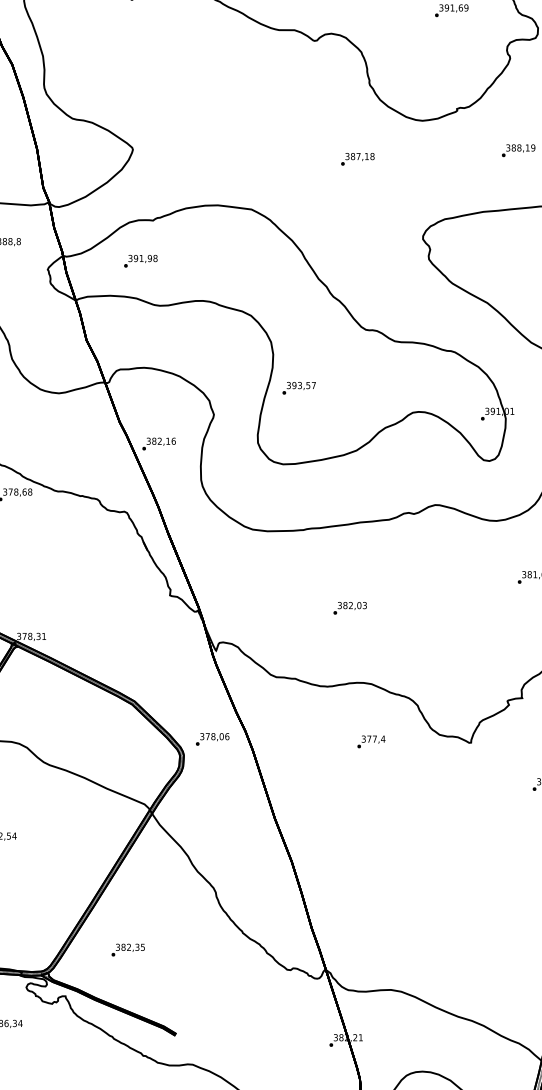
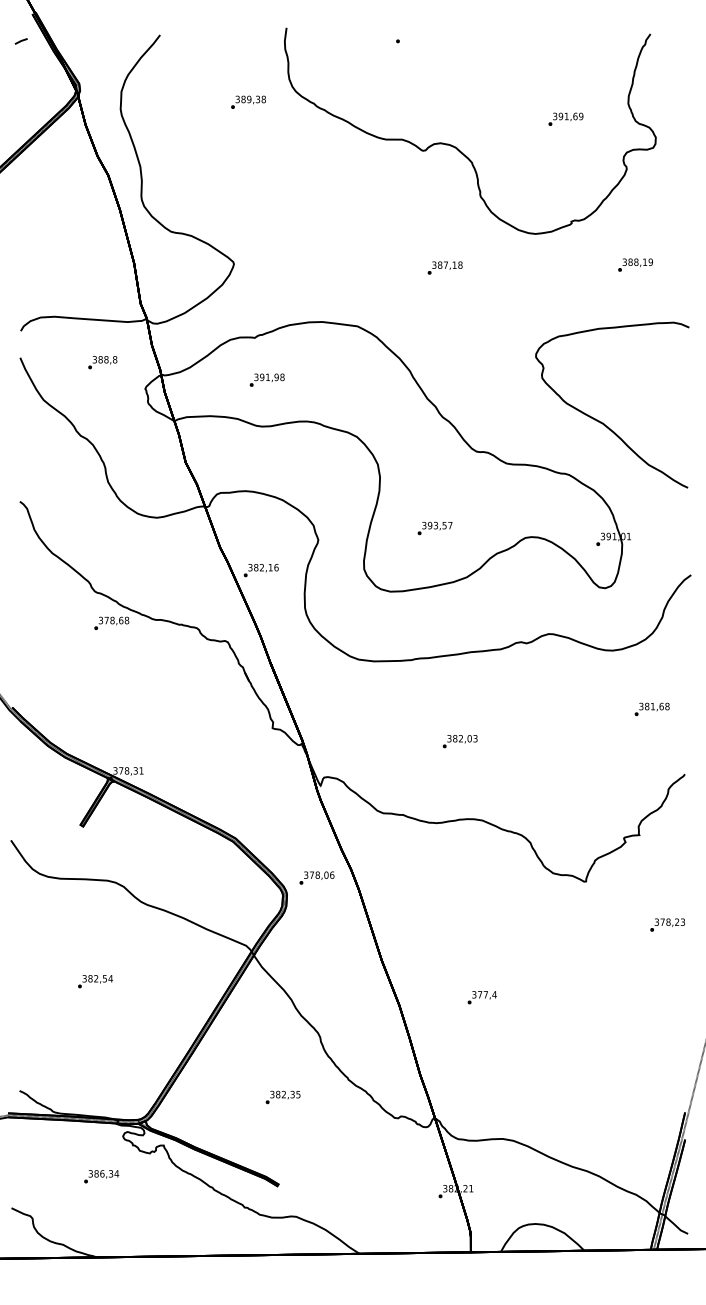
text: (357, 158) -> (444, 267), moved
text: (140, 260) -> (266, 379), moved
text: (298, 388) -> (434, 528), moved
text: (370, 741) -> (481, 997), moved
text: (127, 950) -> (282, 1097), moved

